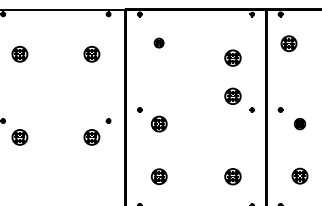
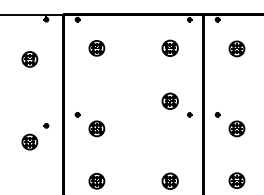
part: (158, 42) -> (96, 47), size x1.67
part: (288, 43) -> (236, 48), moved
part: (232, 57) -> (169, 47), moved
part: (299, 123) -> (236, 128), size x1.43

